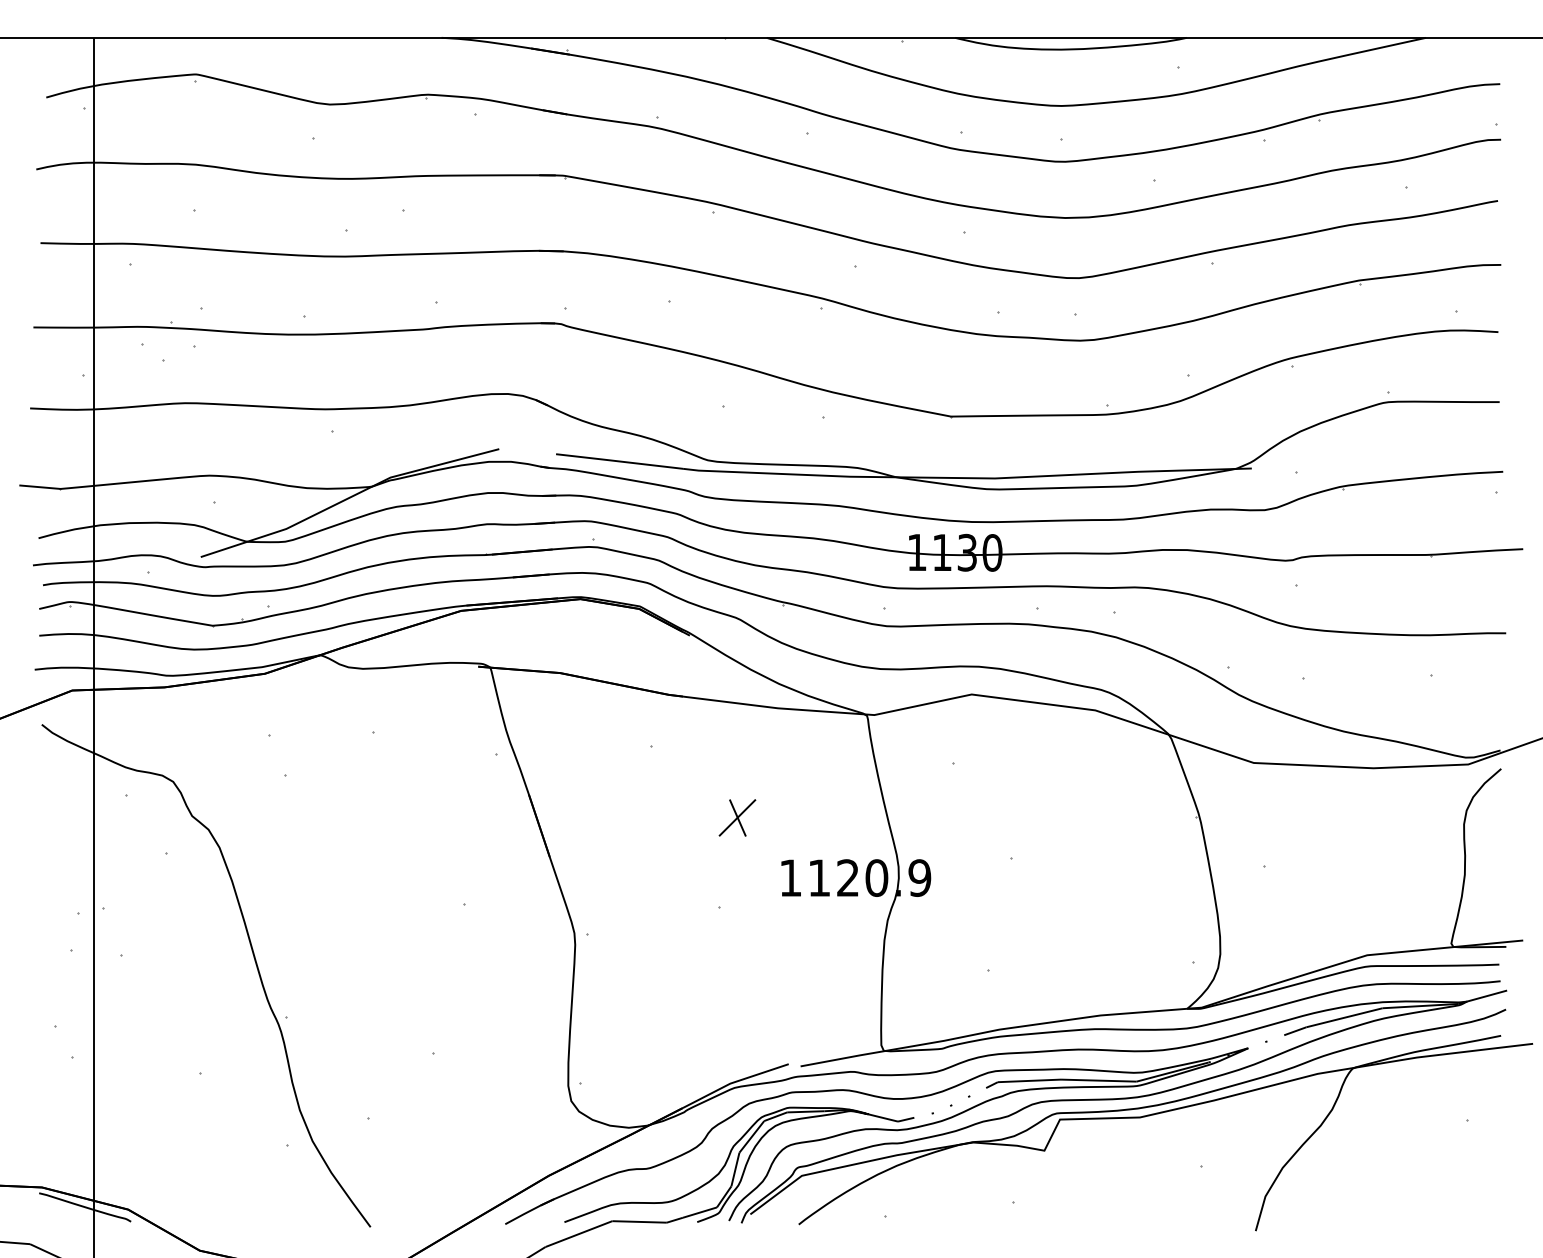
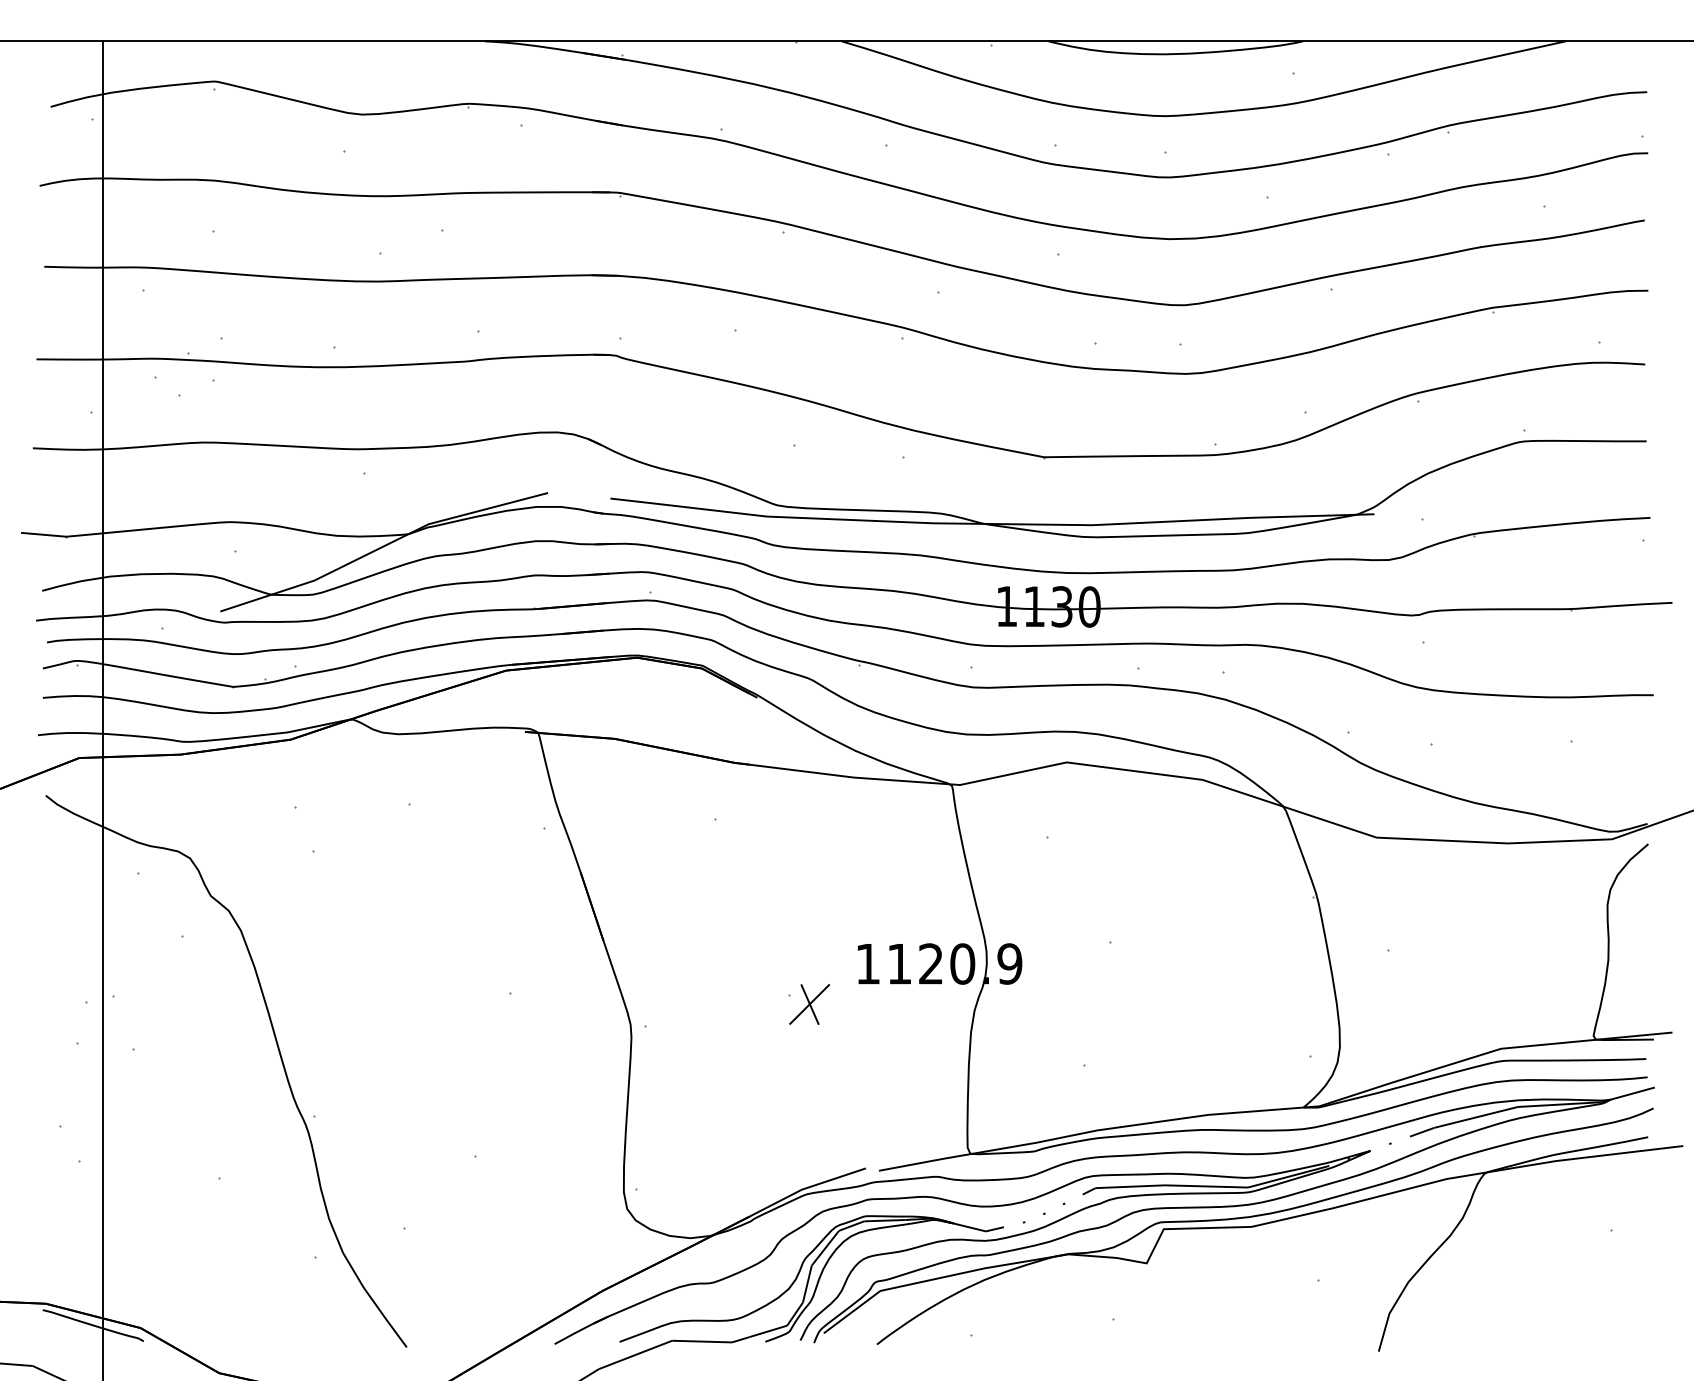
part: (737, 817) -> (809, 1004), moved

